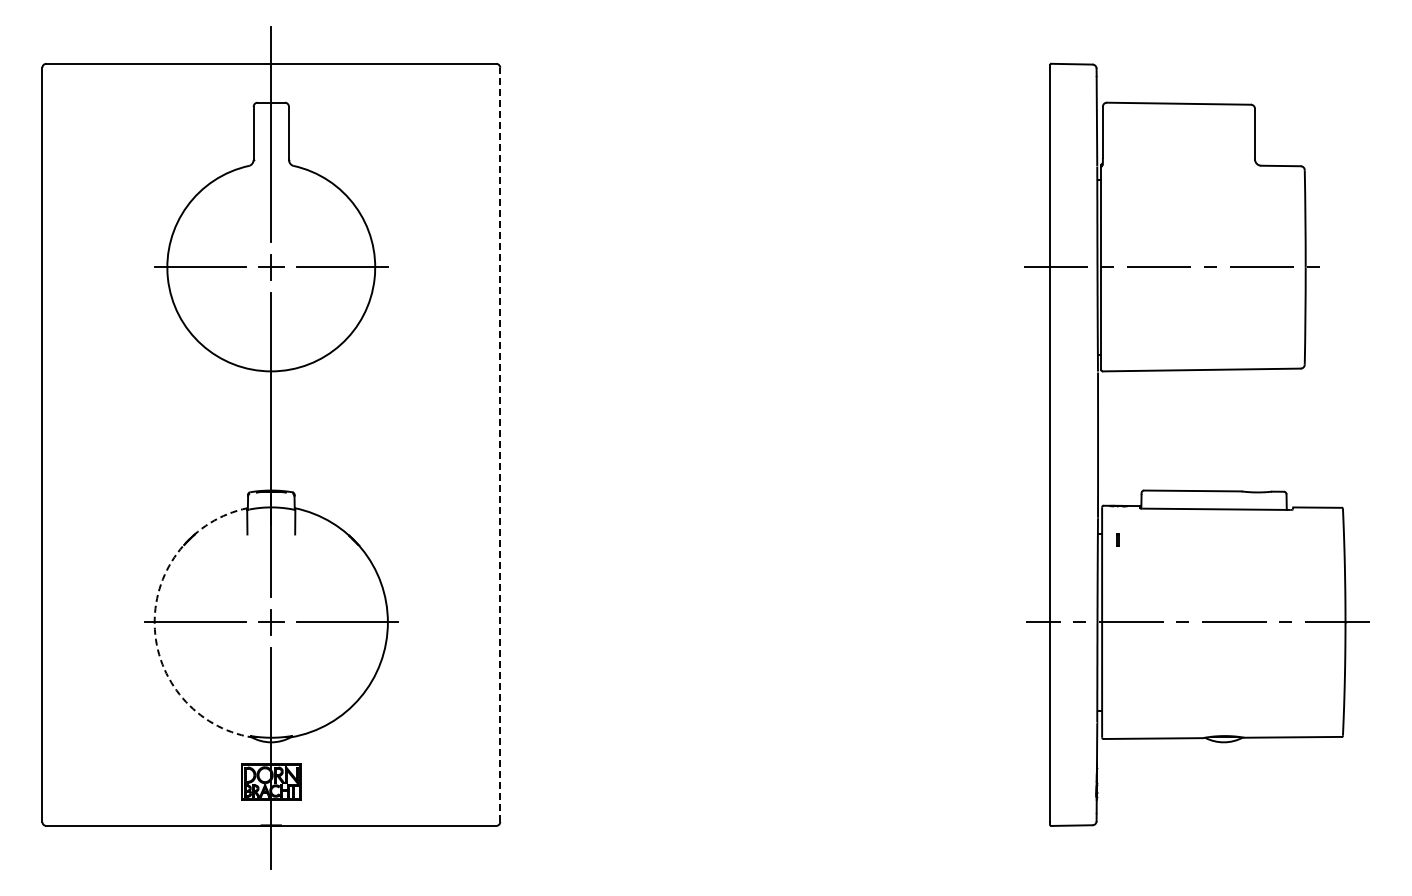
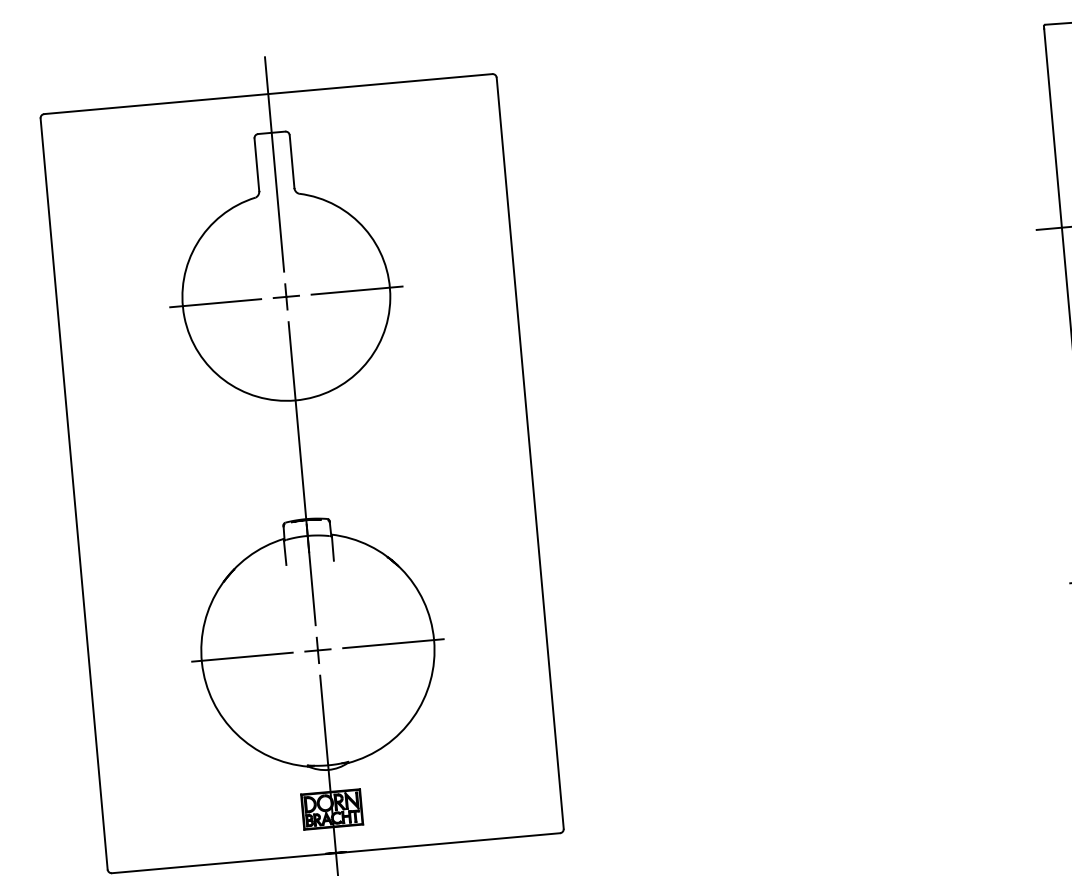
line: (500, 444) -> (530, 452), dashed -> solid
arc: (154, 624) -> (201, 662), dashed -> solid

